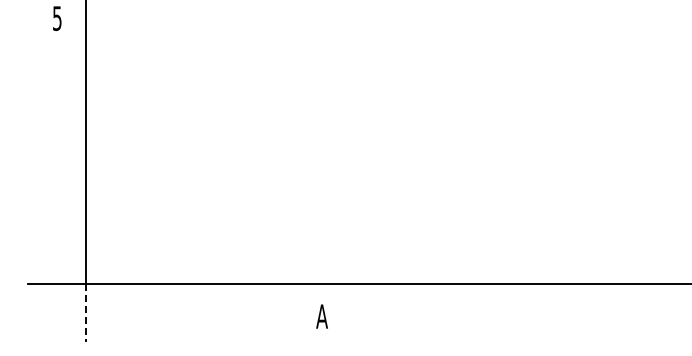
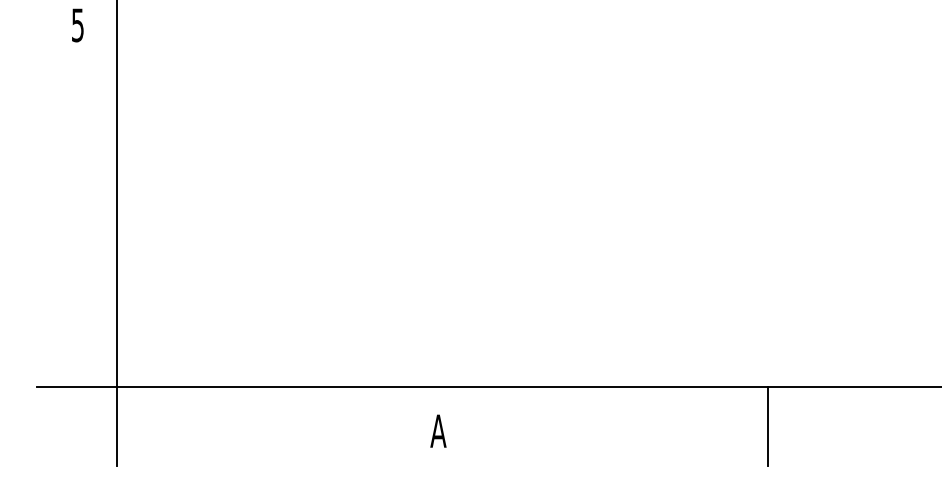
line: (85, 313) -> (116, 427), dashed -> solid
line: (563, 313) -> (767, 427), added

